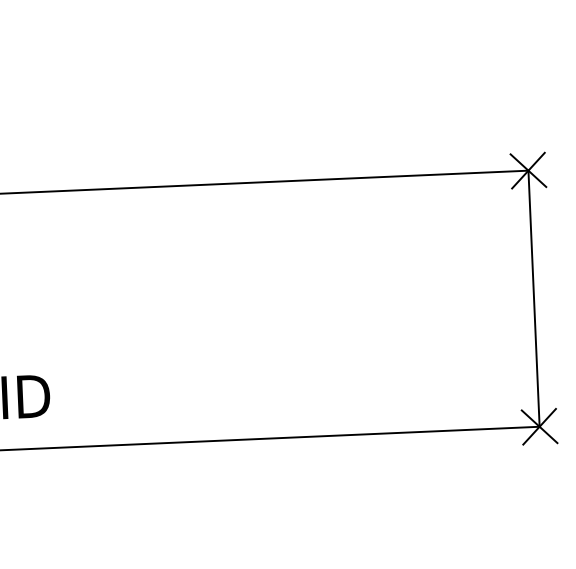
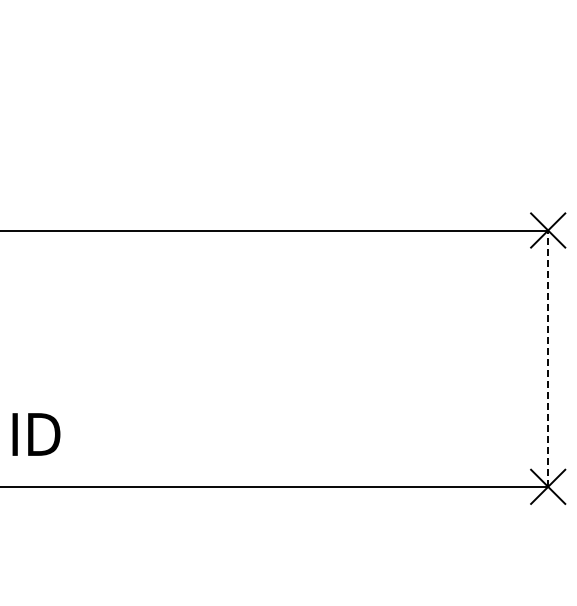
line: (534, 298) -> (548, 358), solid -> dashed

